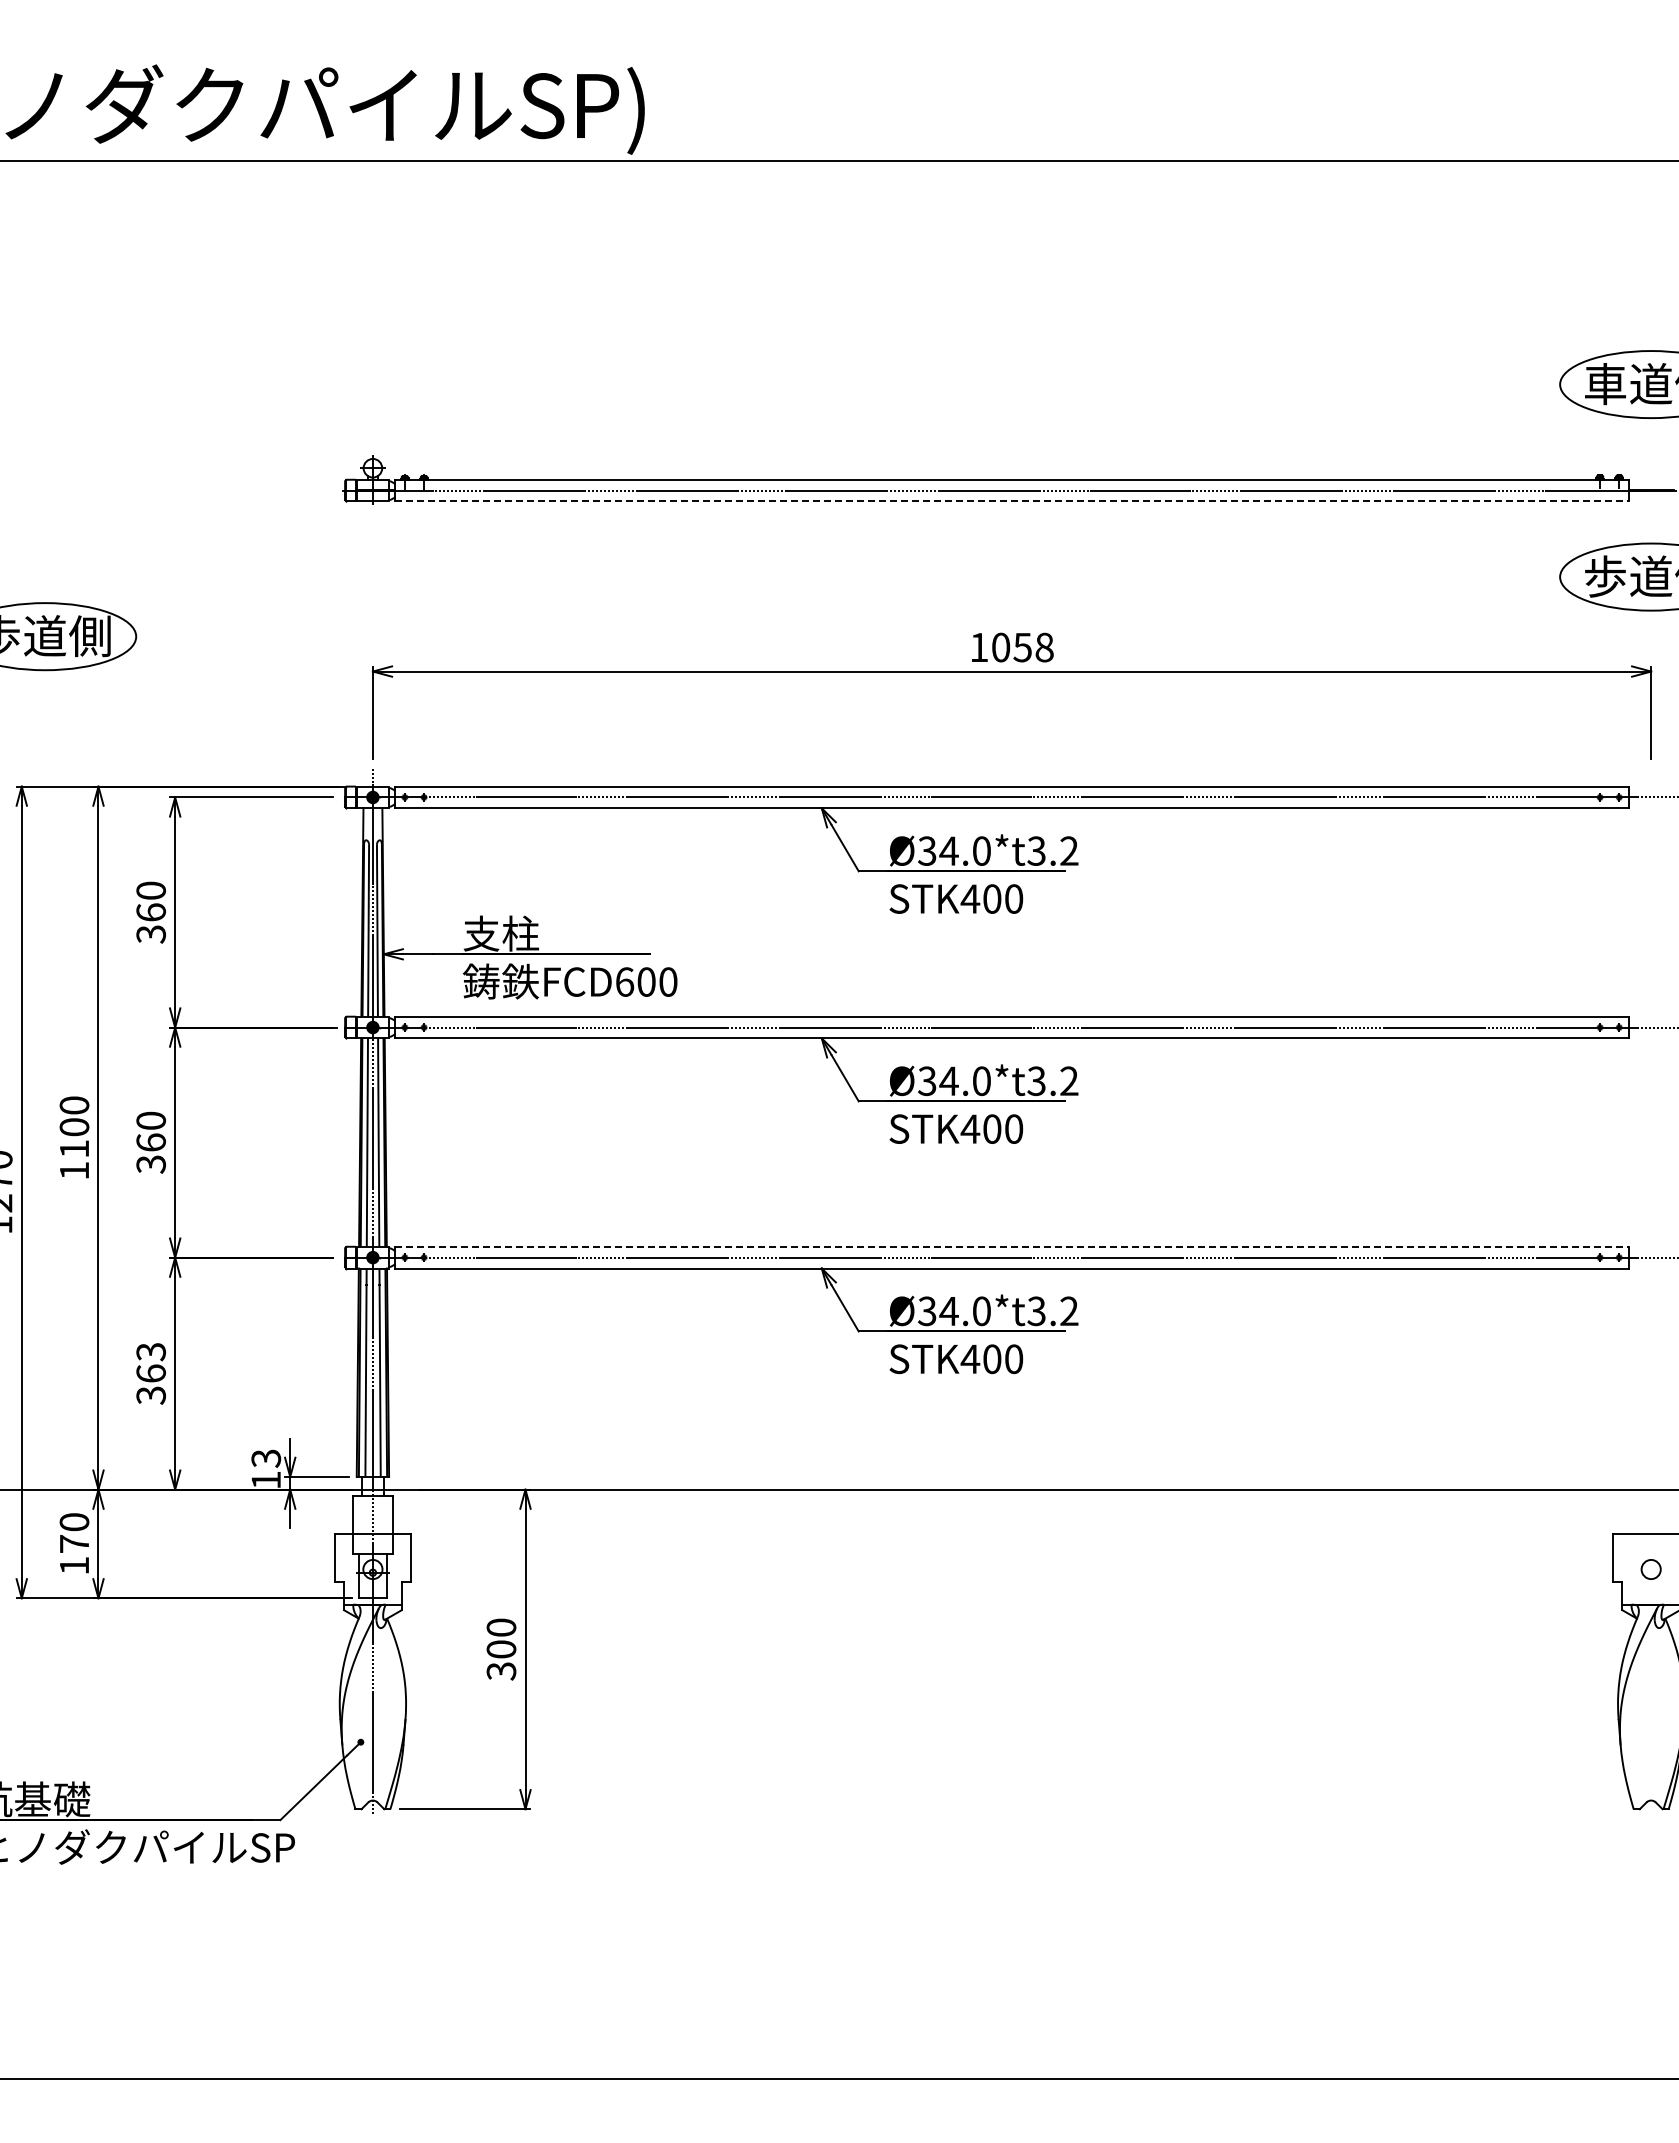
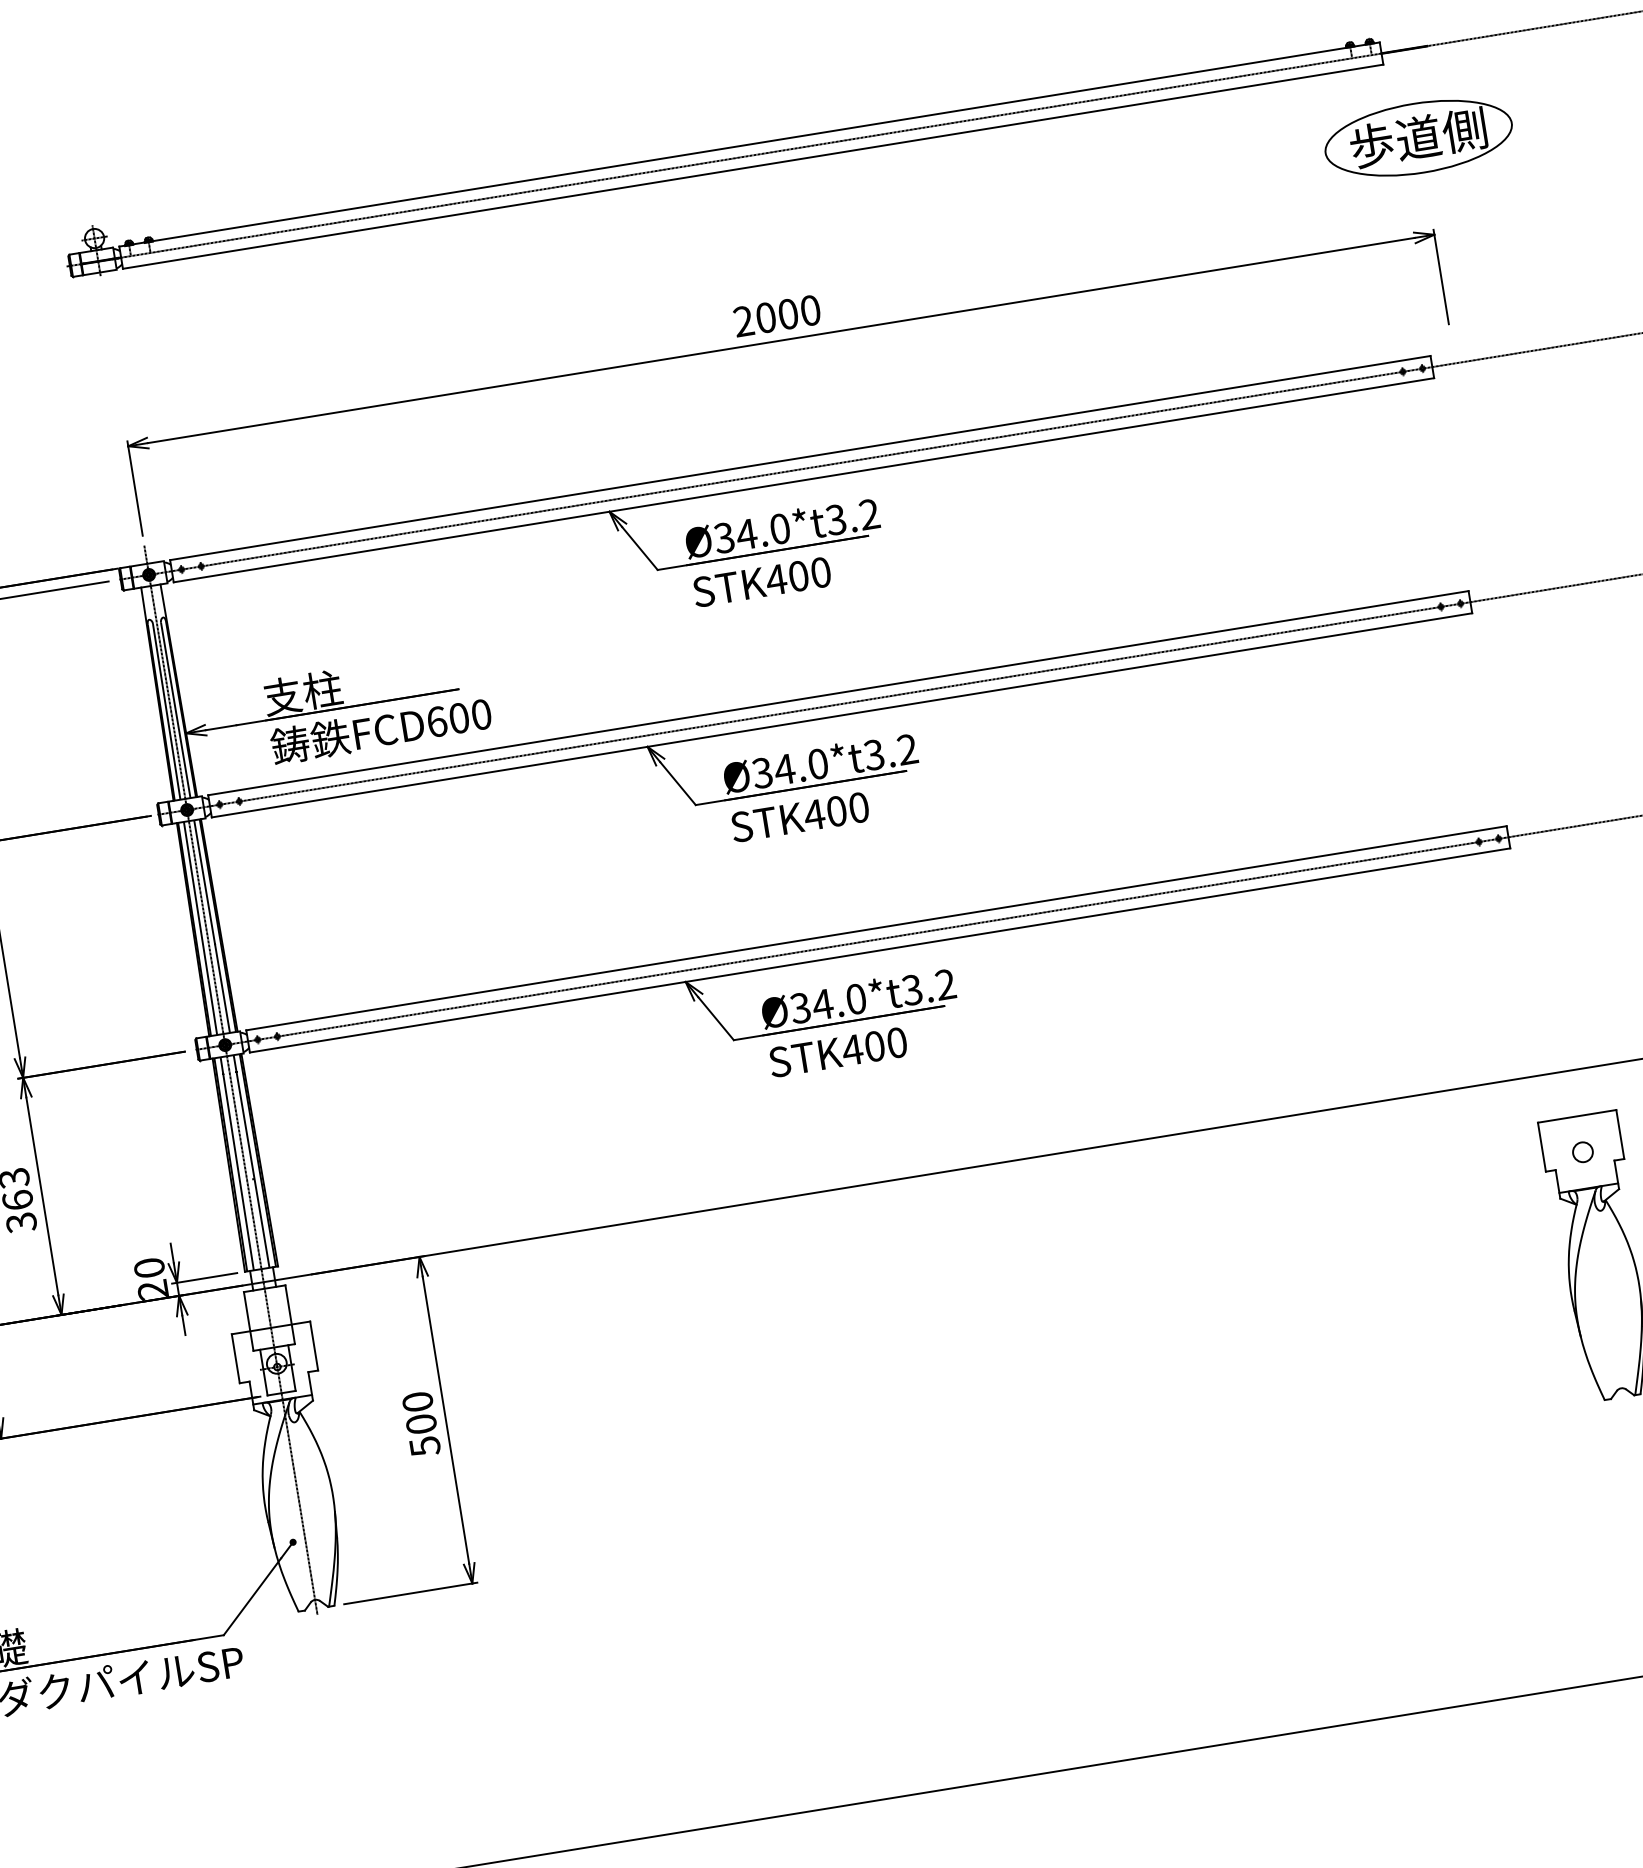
line: (1012, 501) -> (753, 166), dashed -> solid
text: (1011, 647) -> (776, 316), 1058 -> 2000
line: (1012, 1246) -> (876, 927), dashed -> solid
text: (266, 1468) -> (151, 1278), 13 -> 20
text: (500, 1670) -> (423, 1445), 300 -> 500

